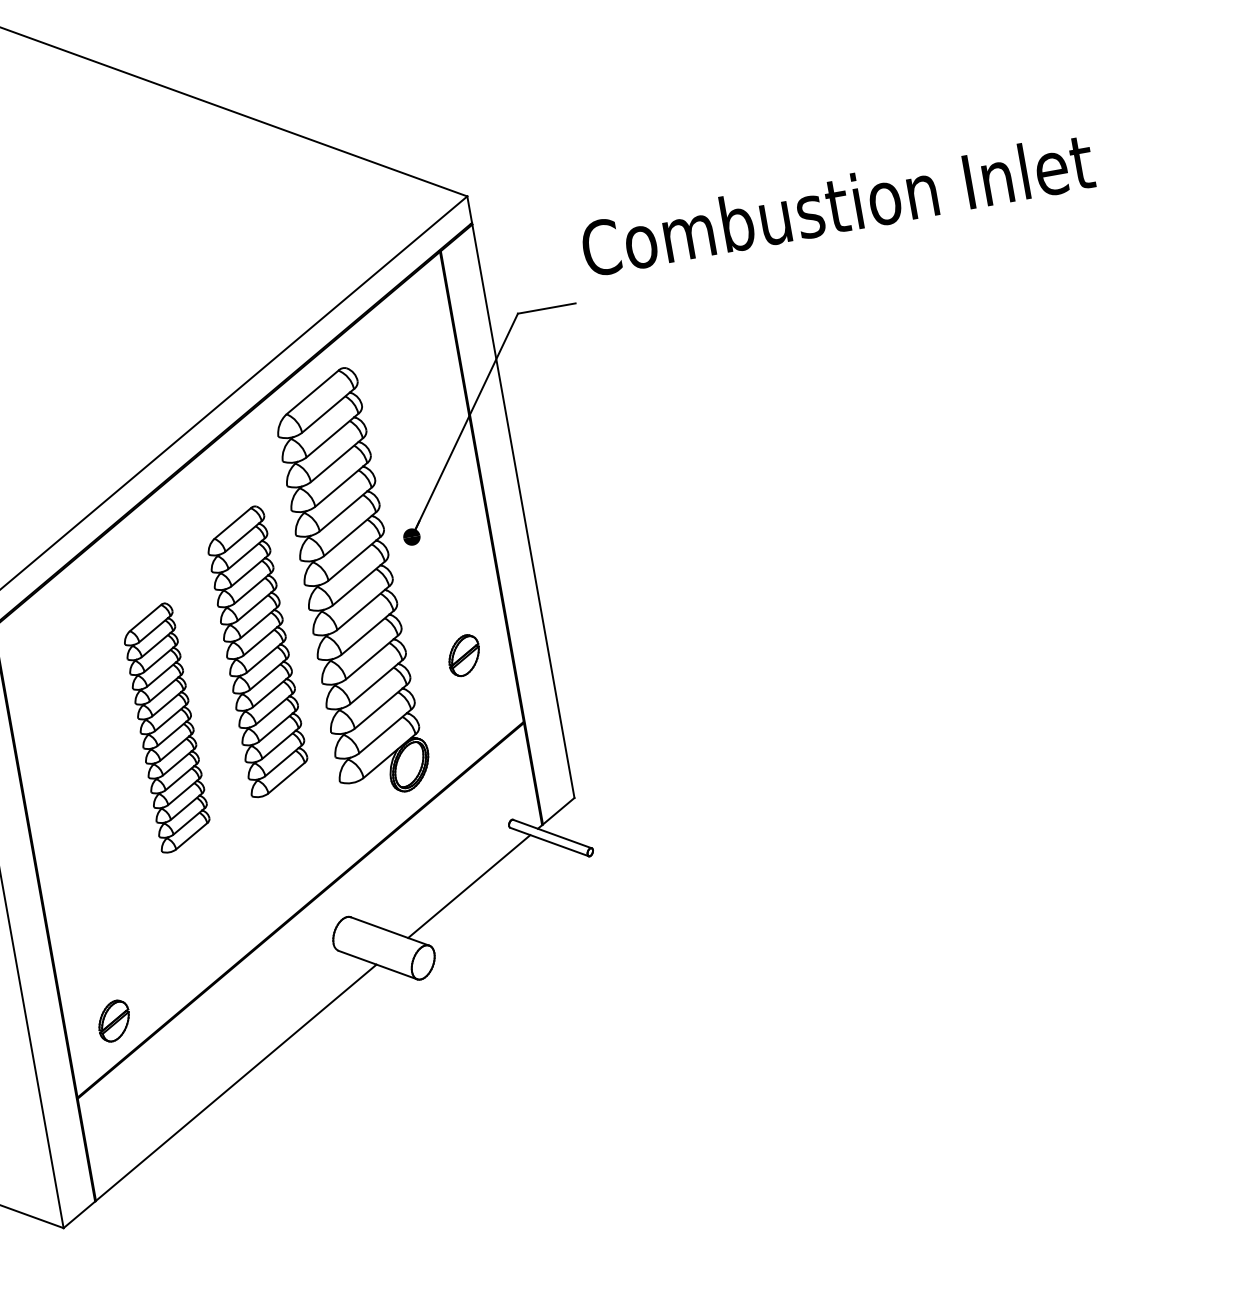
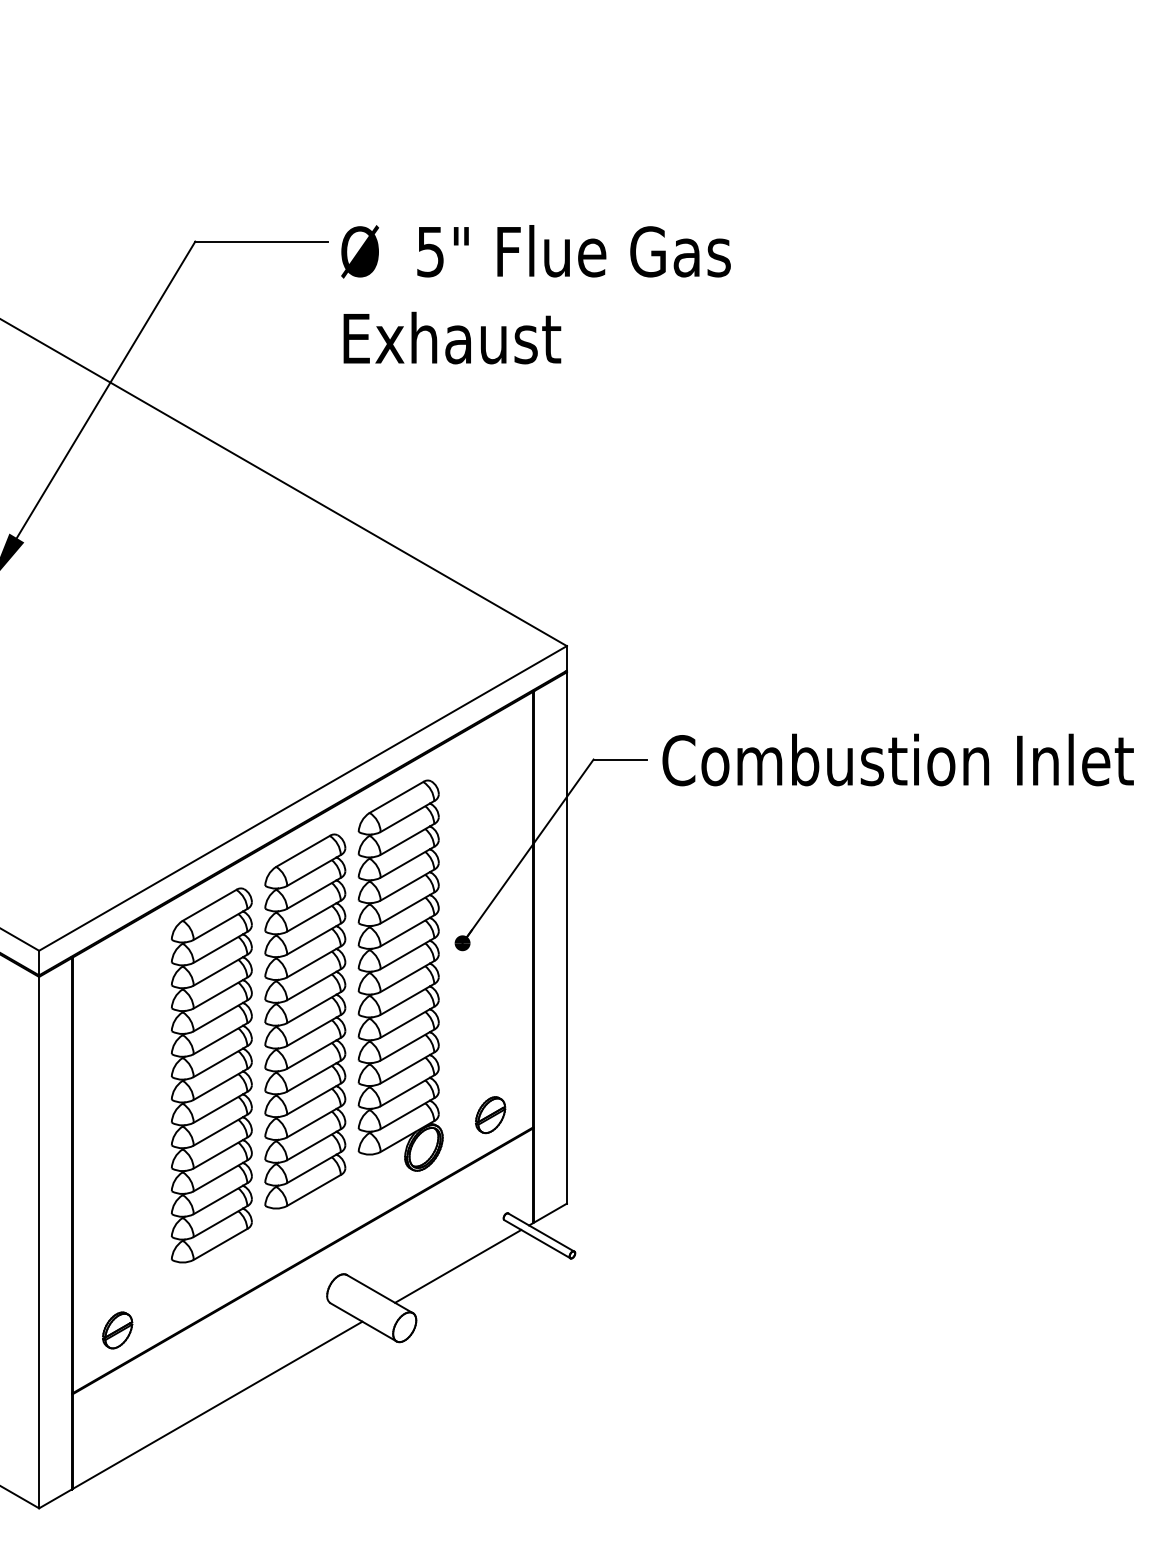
text: (836, 204) -> (897, 759), moved
part: (257, 651) -> (305, 1021), size x1.43
part: (464, 656) -> (490, 1115), moved
part: (166, 728) -> (211, 1075), size x1.67

